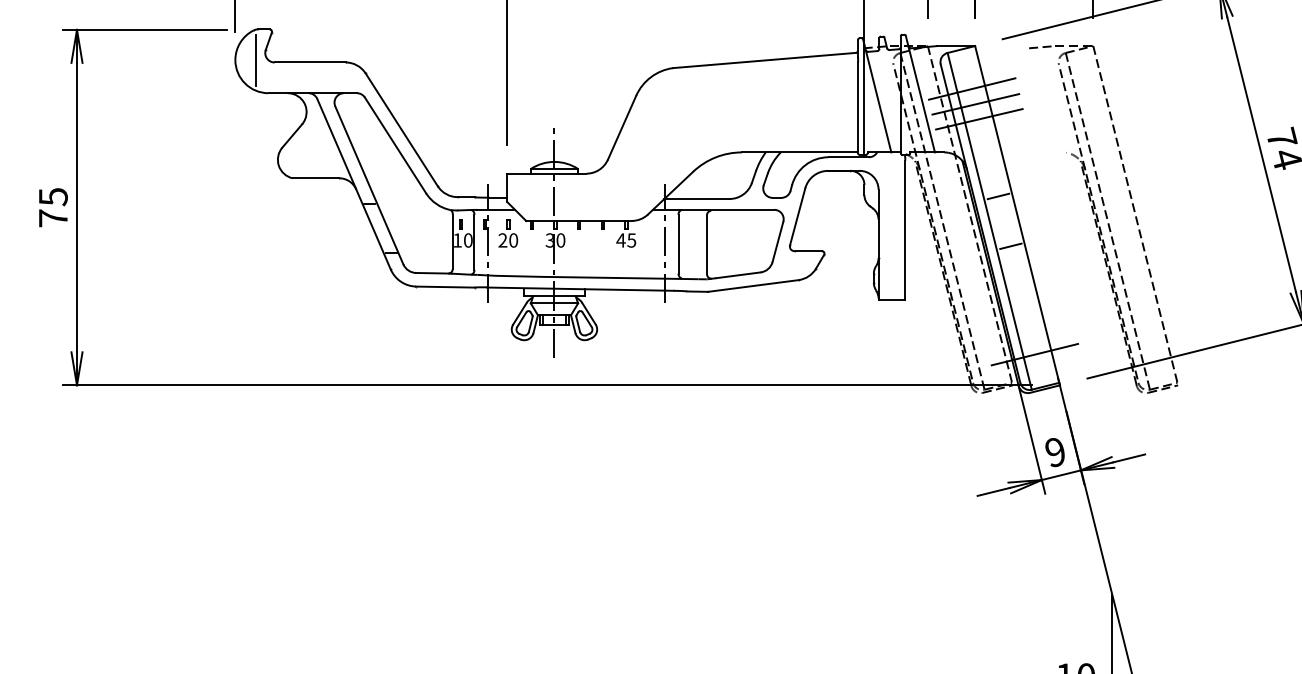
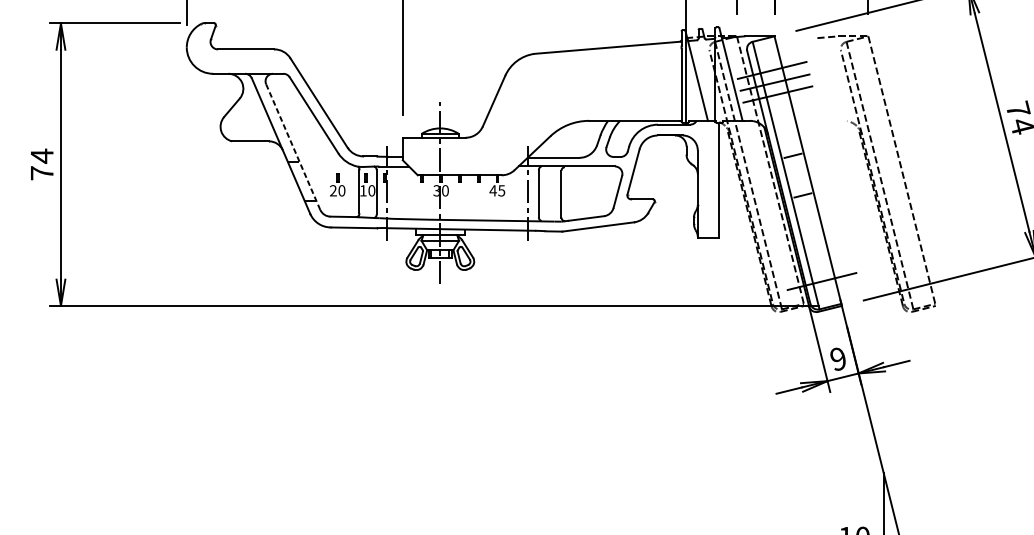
line: (255, 60) -> (202, 47), removed
line: (369, 184) -> (293, 146), solid -> dashed
text: (53, 196) -> (42, 155), 75 -> 74
part: (508, 233) -> (337, 185), moved

